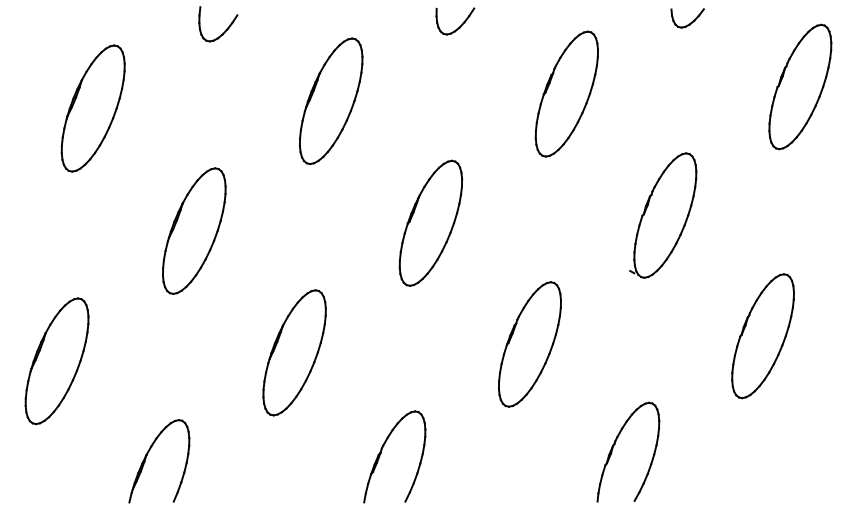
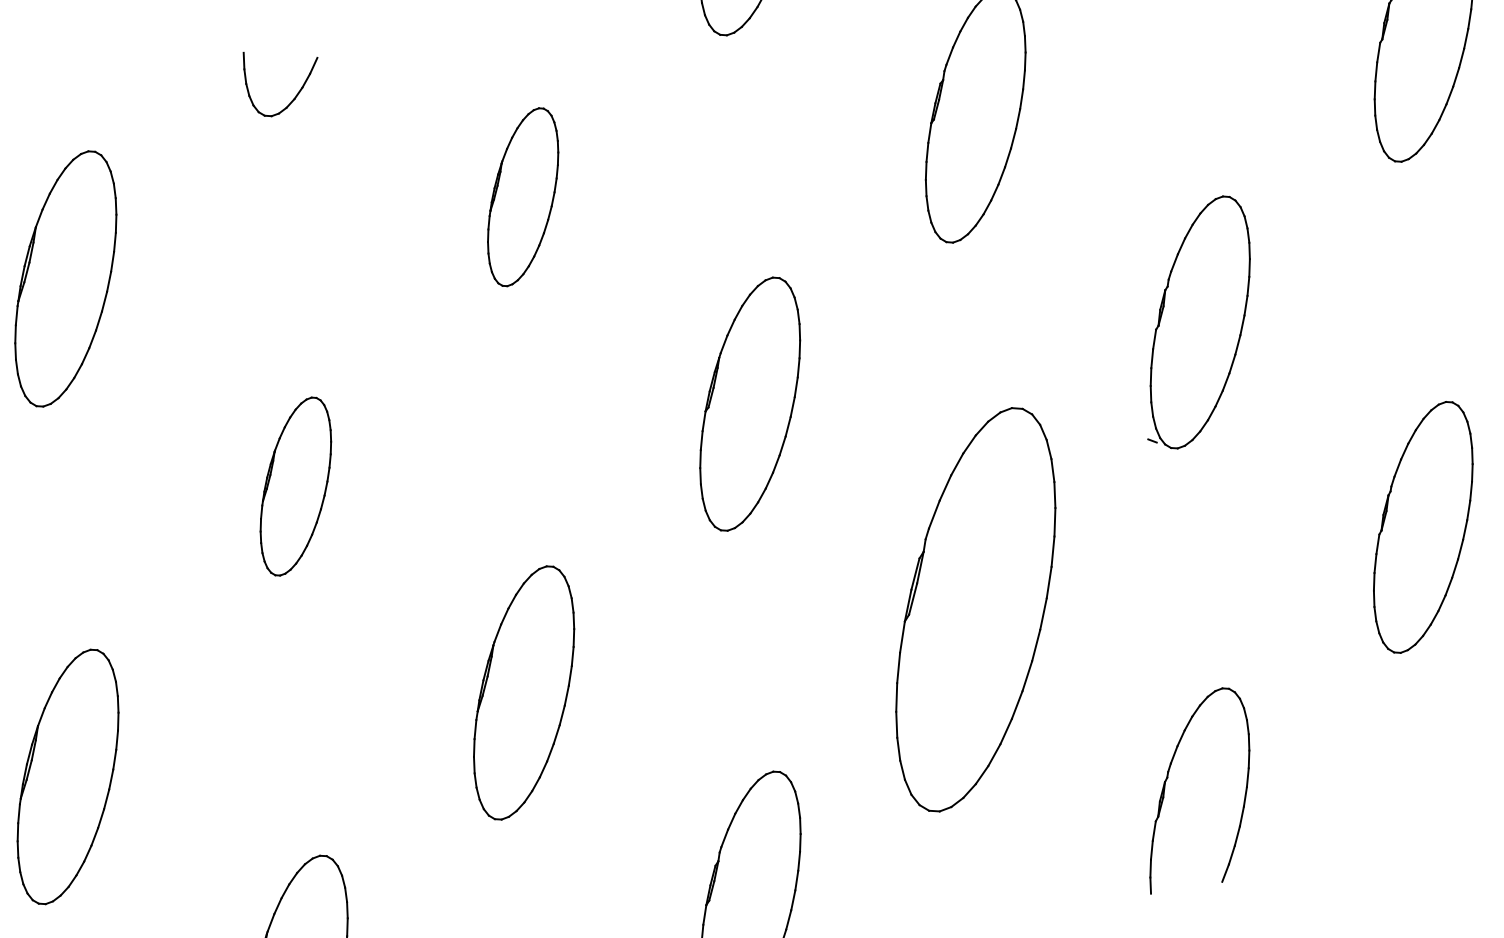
part: (331, 101) -> (523, 197), size x0.7
part: (194, 230) -> (295, 485), size x0.7
part: (529, 344) -> (974, 609), size x1.6

